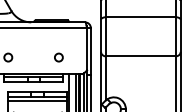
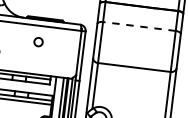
line: (140, 17) -> (138, 26), solid -> dashed
circle: (58, 57) -> (38, 41), moved

